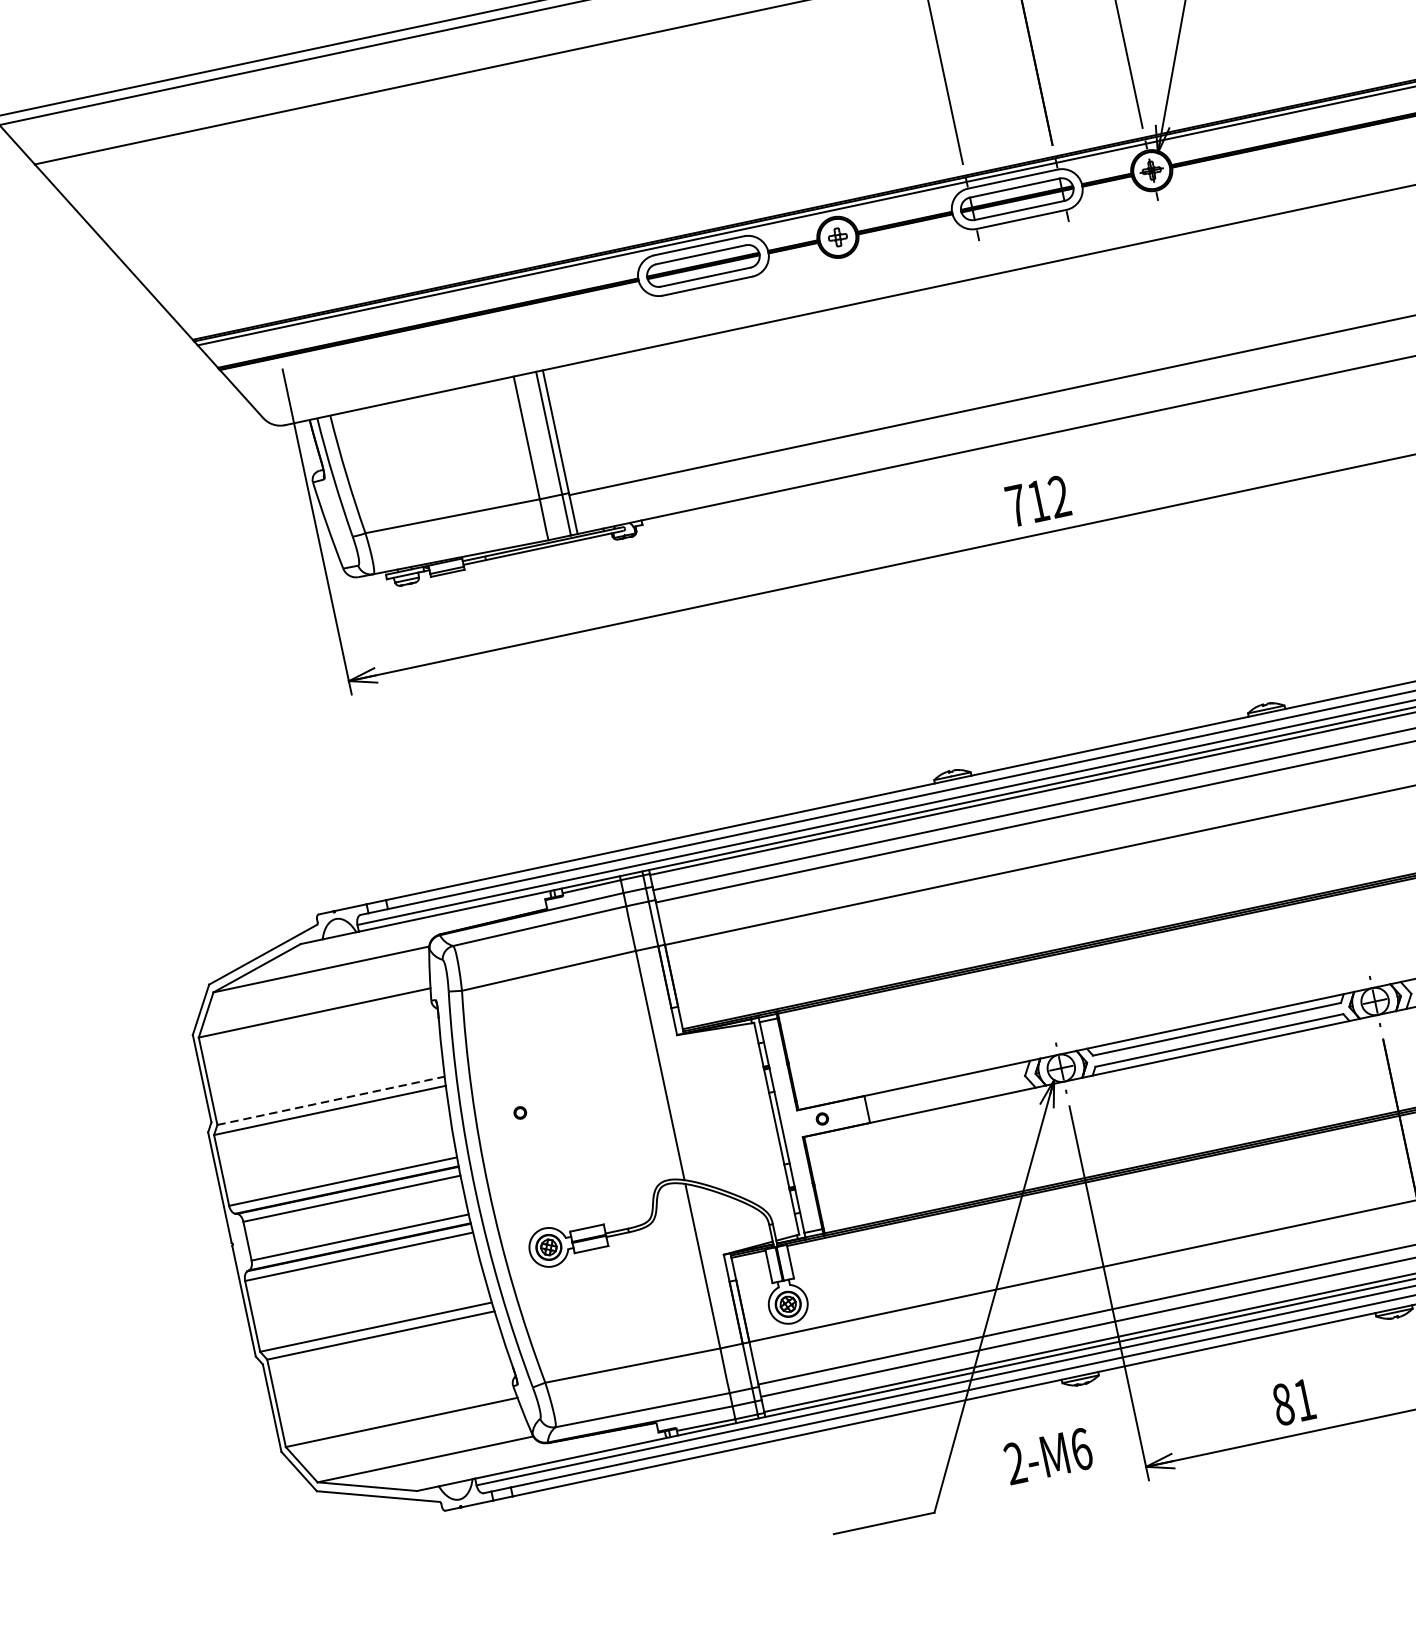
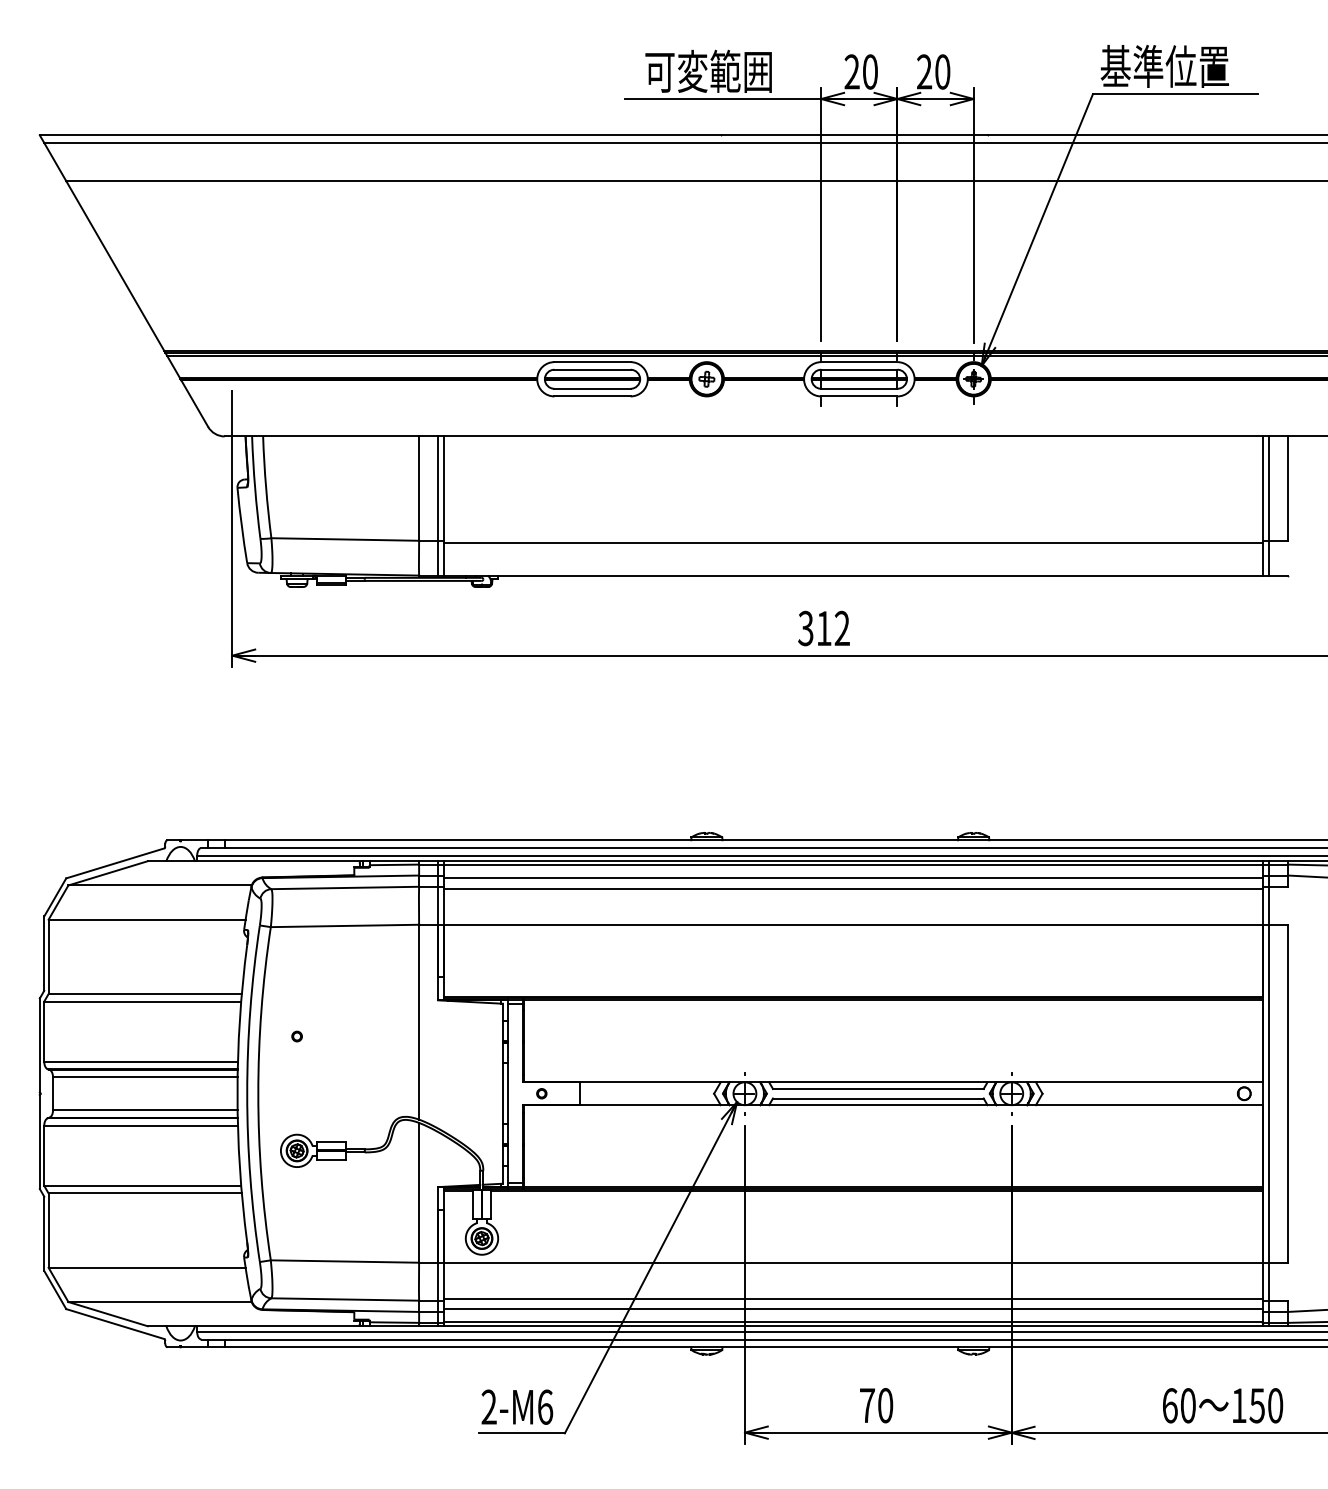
text: (1016, 505) -> (805, 628), 712 -> 312
line: (331, 1100) -> (145, 993), dashed -> solid
text: (1294, 1402) -> (876, 1405), 81 -> 70
text: (1048, 1455) -> (517, 1406), moved

